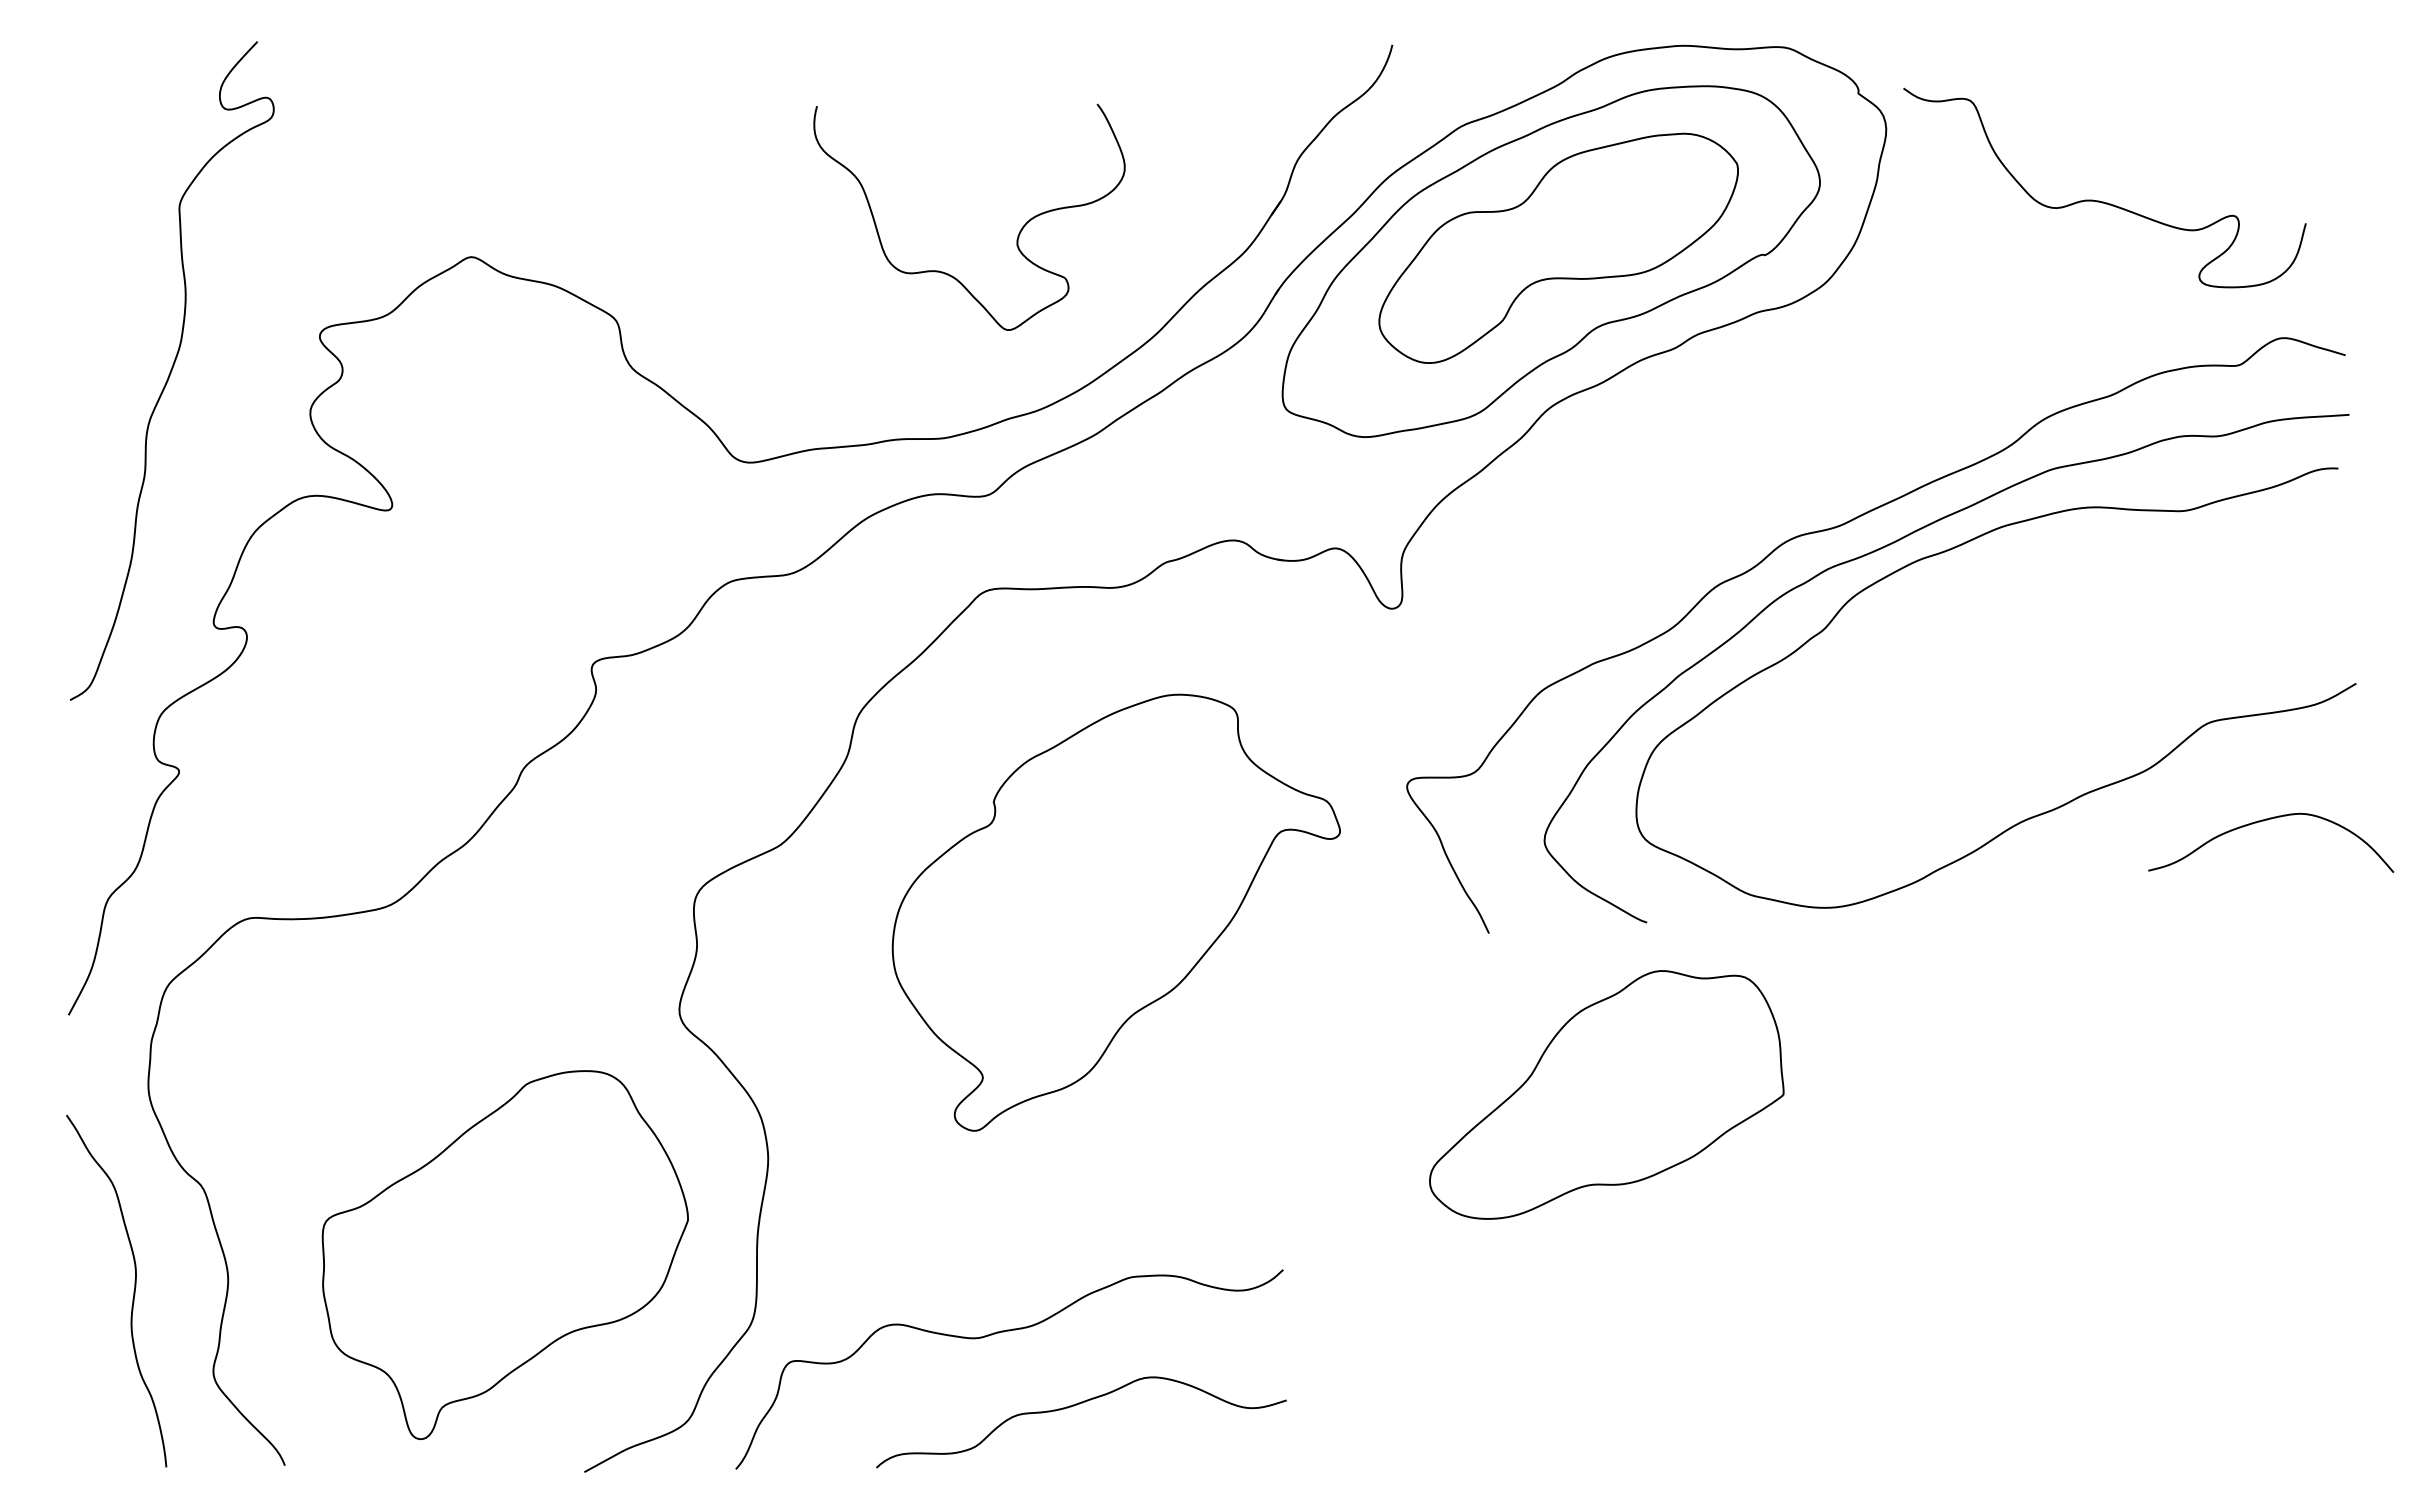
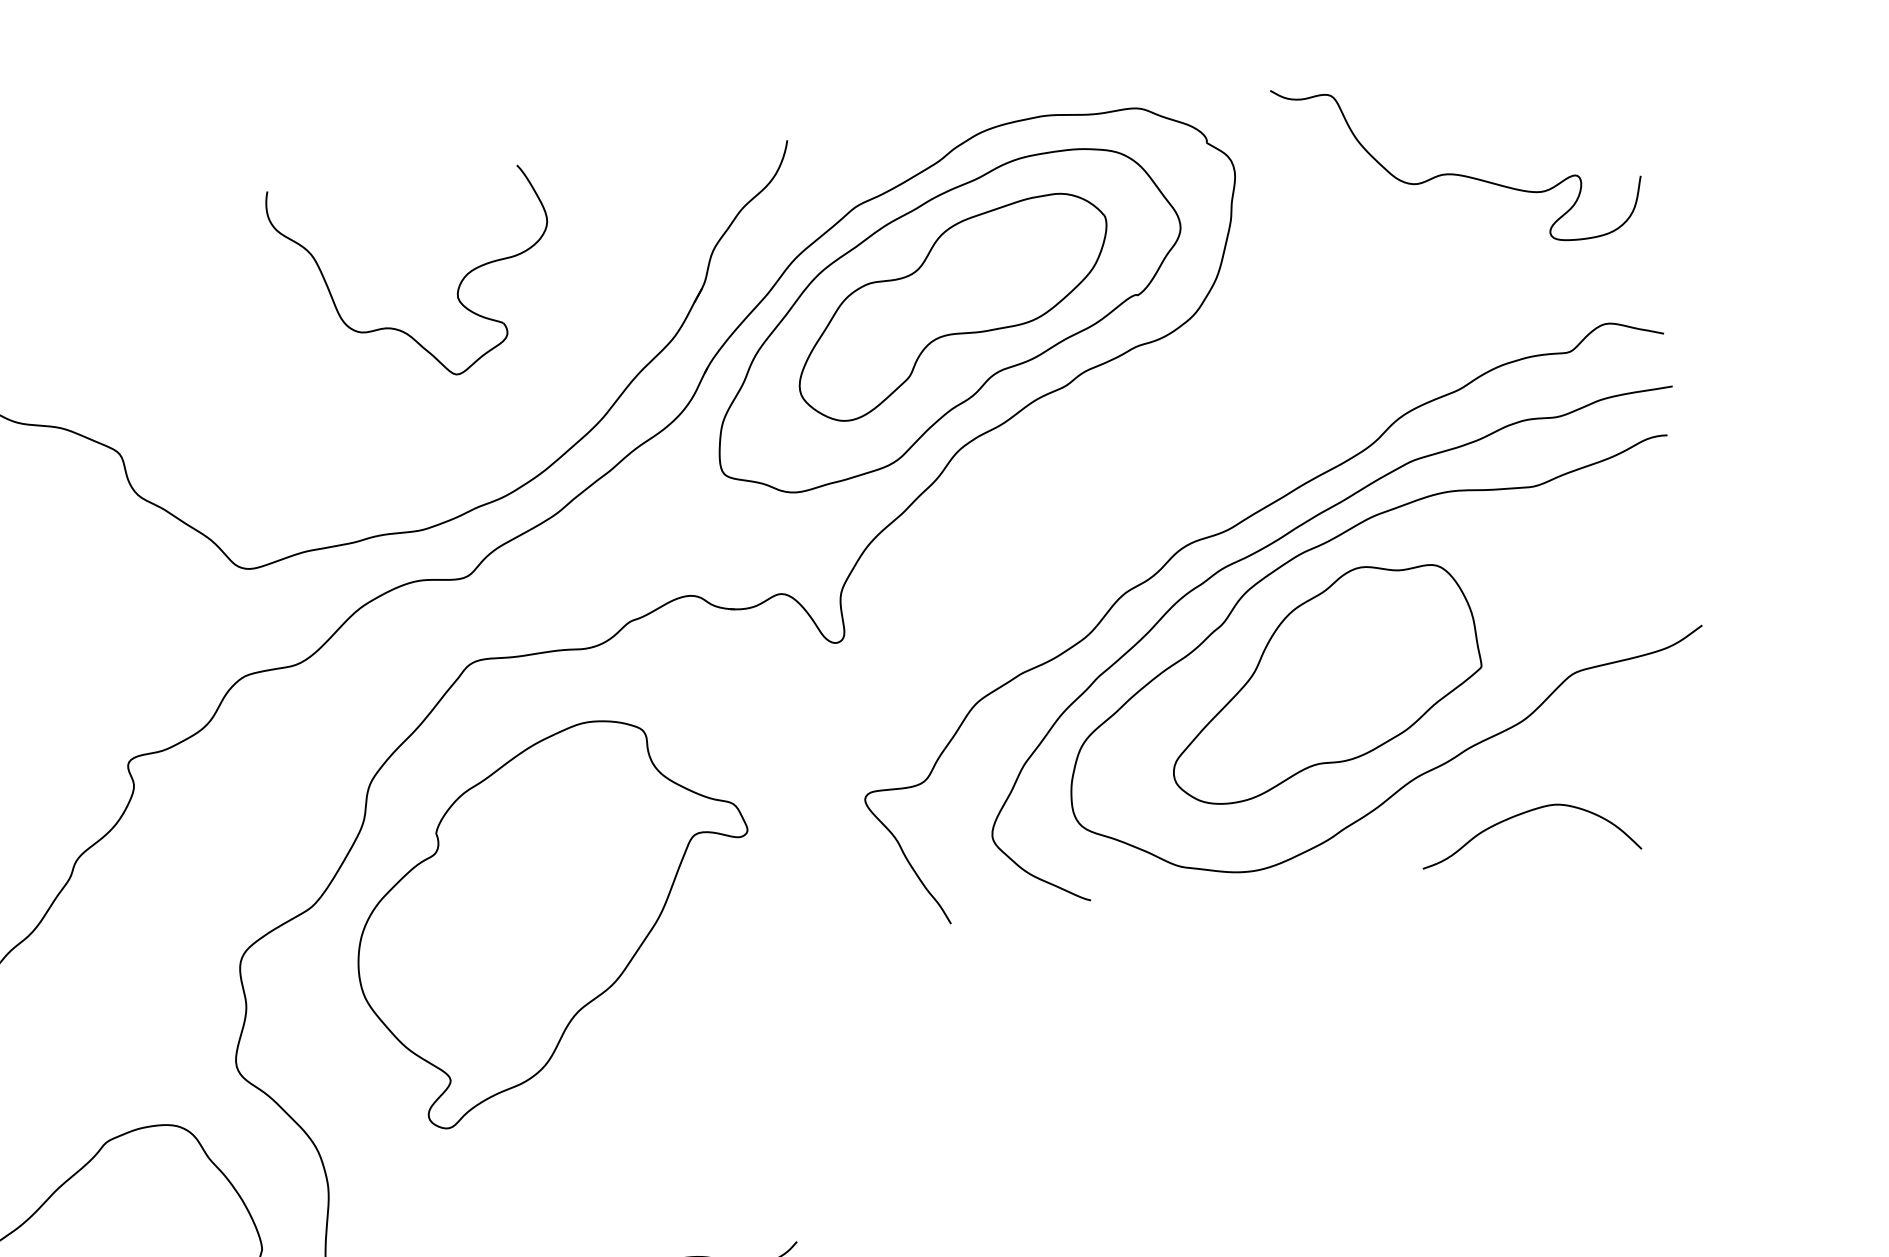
curve: (2099, 200) -> (1454, 173), moved
part: (1017, 235) -> (457, 289), moved
curve: (2267, 820) -> (1524, 813), moved
part: (1115, 912) -> (554, 921), moved
part: (1606, 1094) -> (1323, 682), moved

